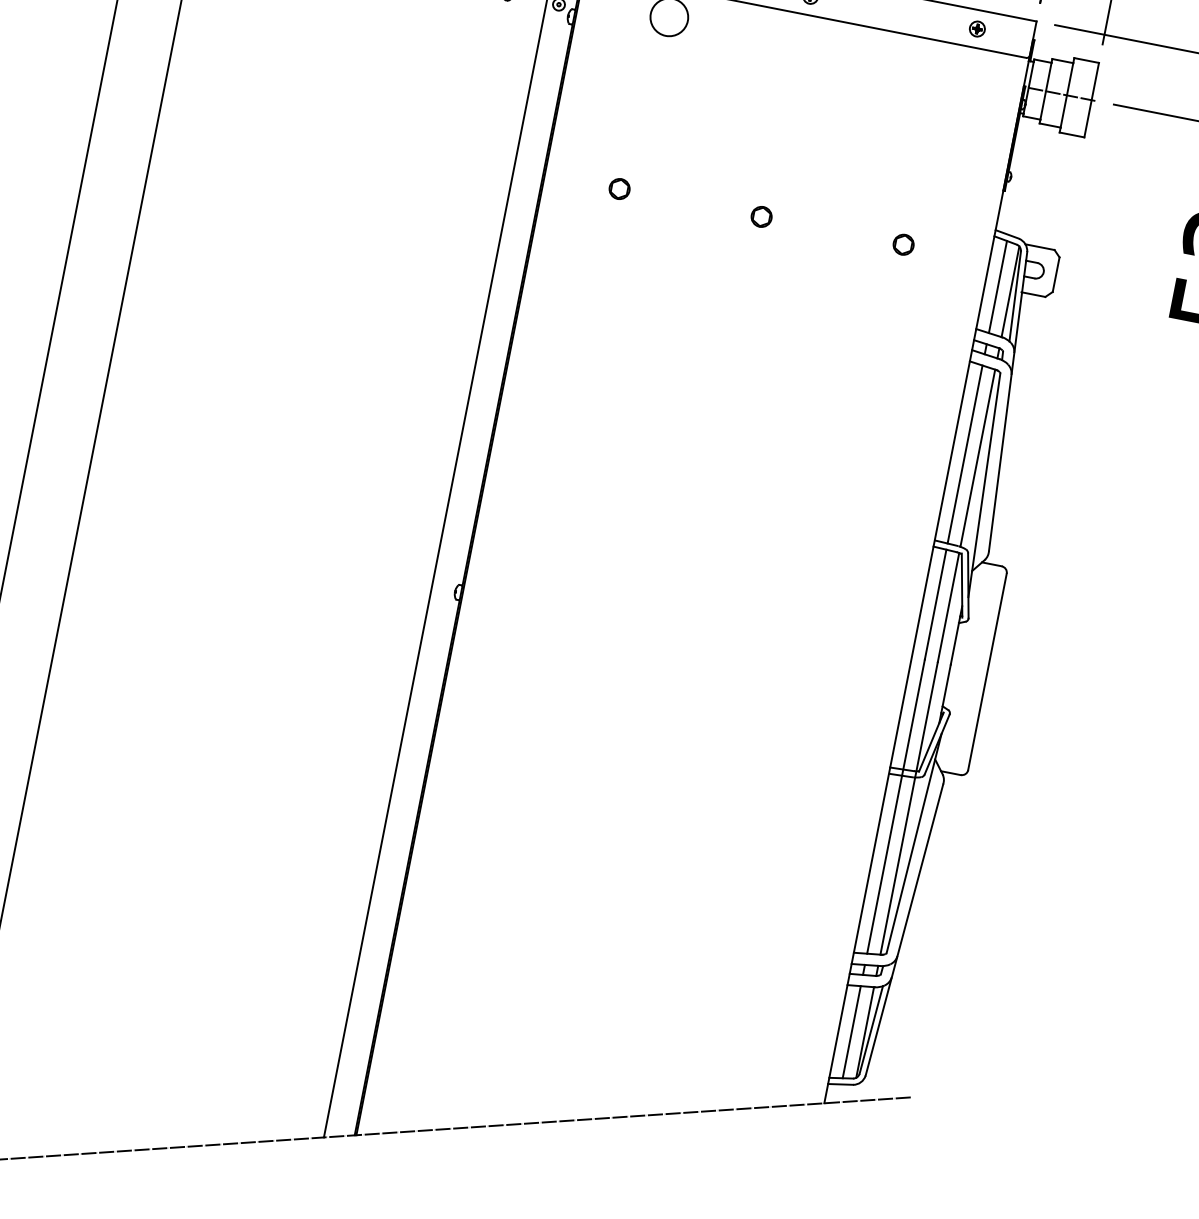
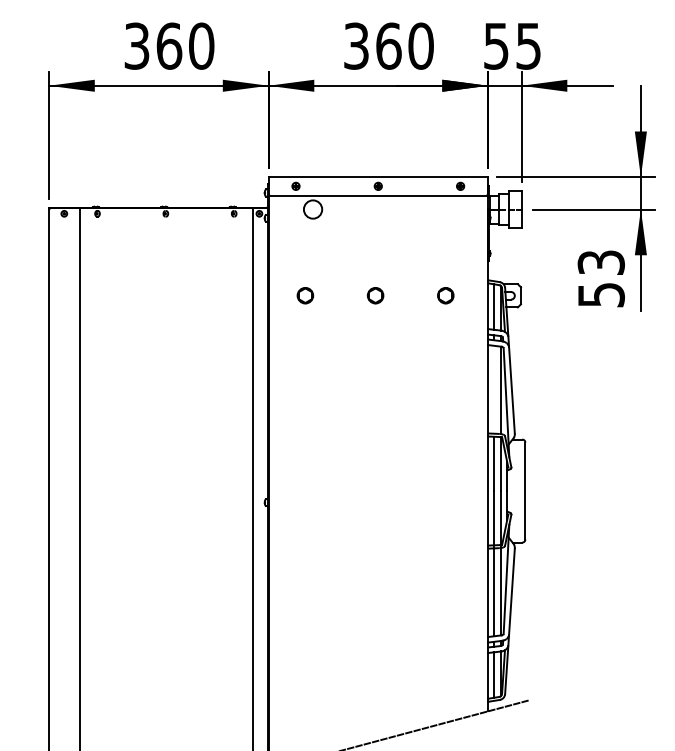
part: (619, 188) -> (305, 295), size x1.6
part: (761, 216) -> (375, 295), size x1.6
part: (903, 244) -> (445, 295), size x1.6
line: (965, 453) -> (494, 389), removed

